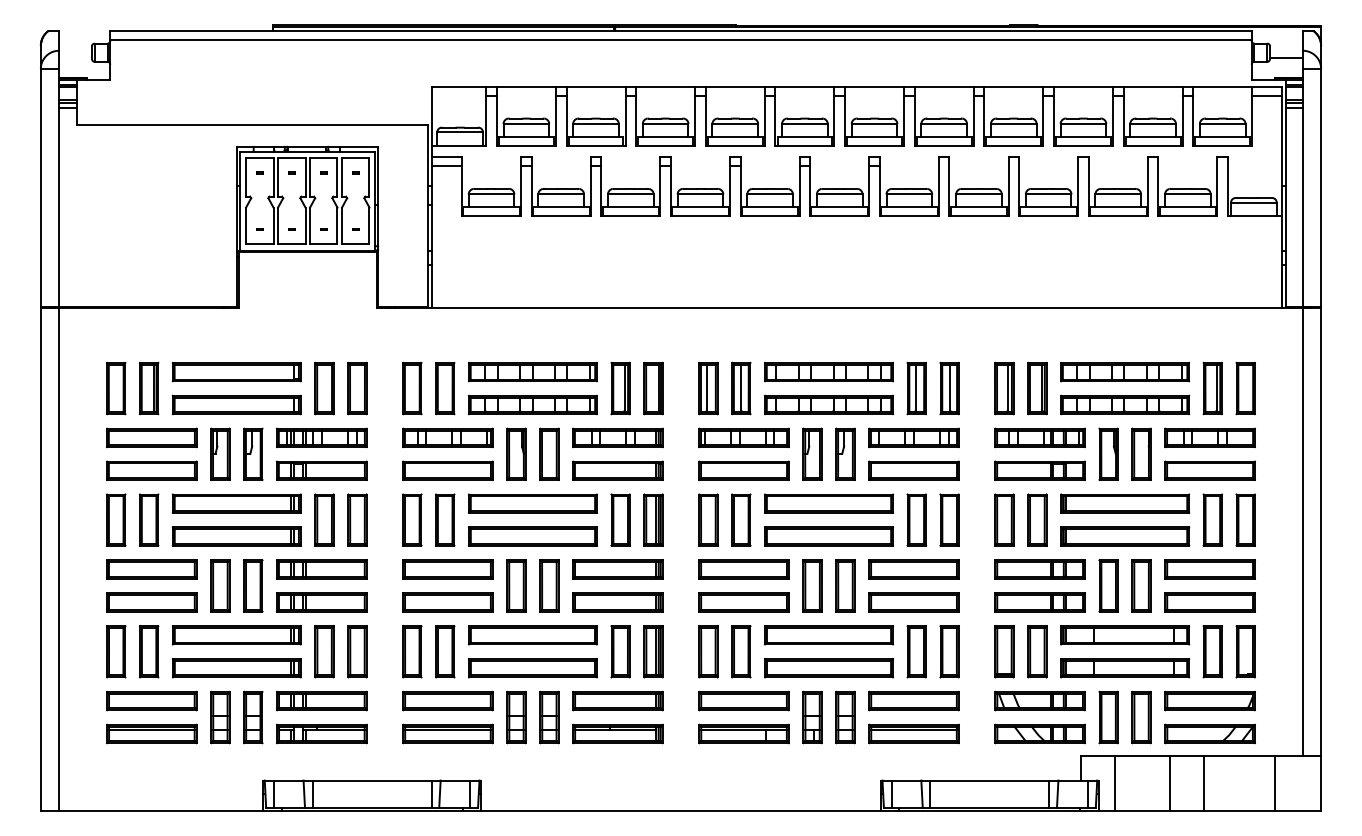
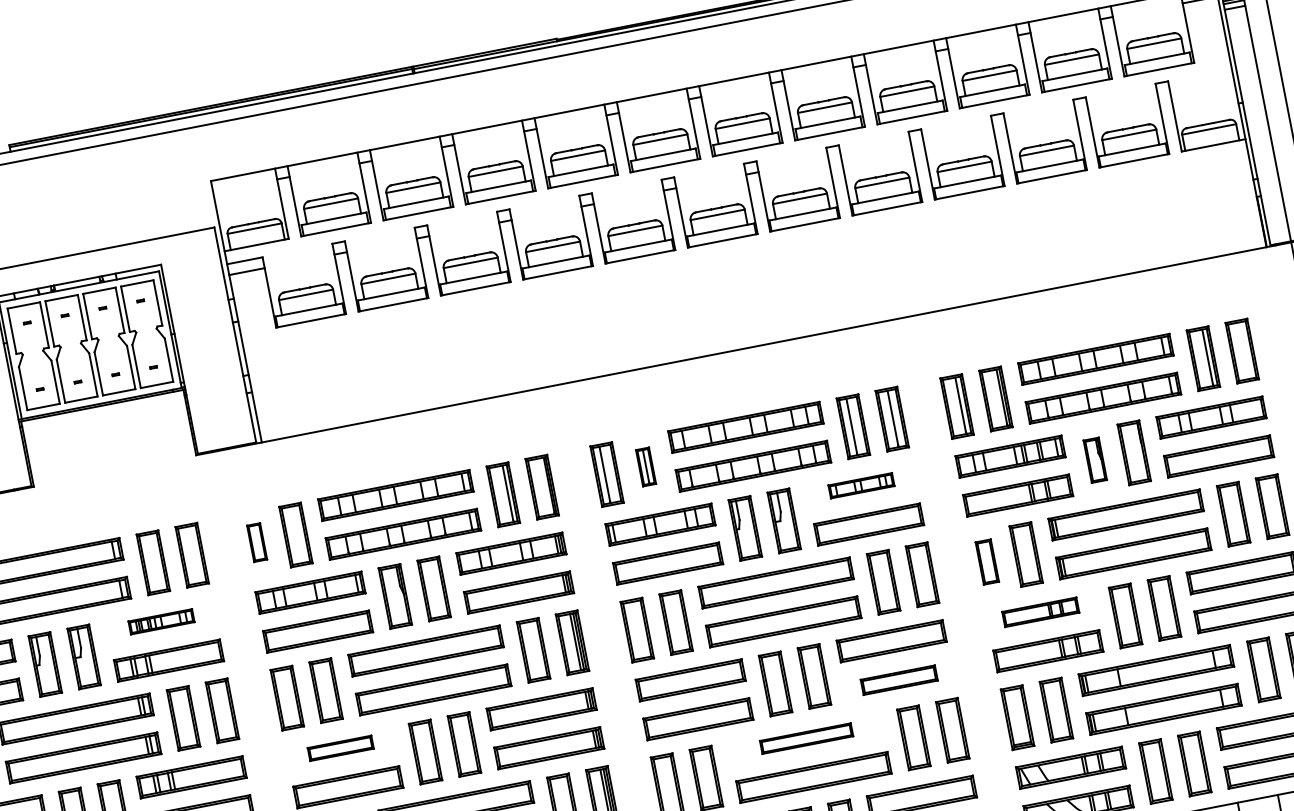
part: (412, 388) -> (257, 542), size x0.6
part: (741, 388) -> (646, 466), size x0.6
part: (321, 437) -> (160, 621), size x0.6
part: (913, 437) -> (860, 485), size x0.6
part: (1108, 453) -> (1094, 459), size x0.7
part: (1004, 519) -> (987, 561), size x0.7
part: (447, 569) -> (340, 748), size x0.6
part: (1039, 569) -> (1040, 612), size x0.7
part: (913, 602) -> (898, 680), size x0.7
part: (829, 635) -> (806, 738), size x0.6

